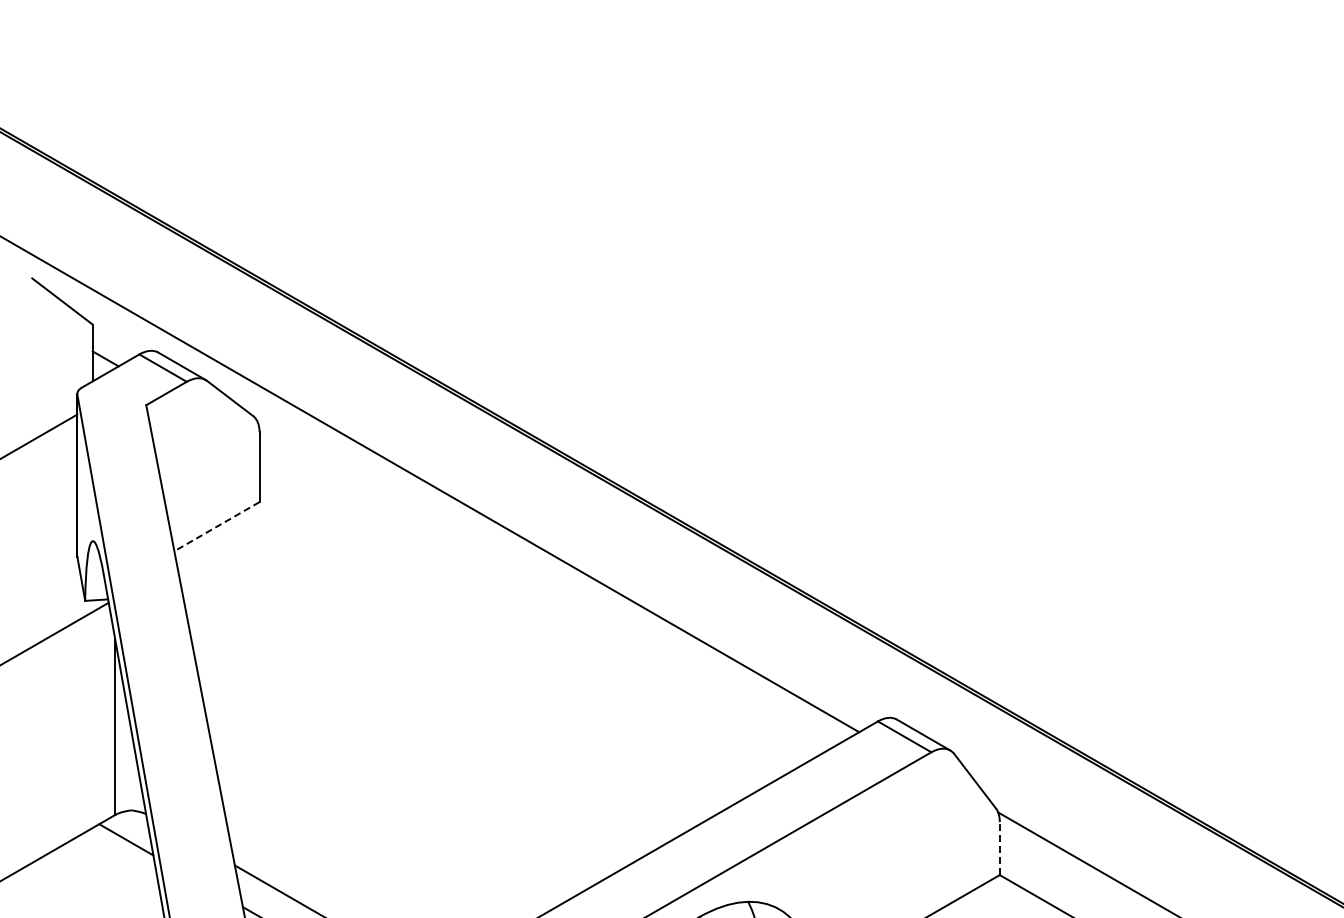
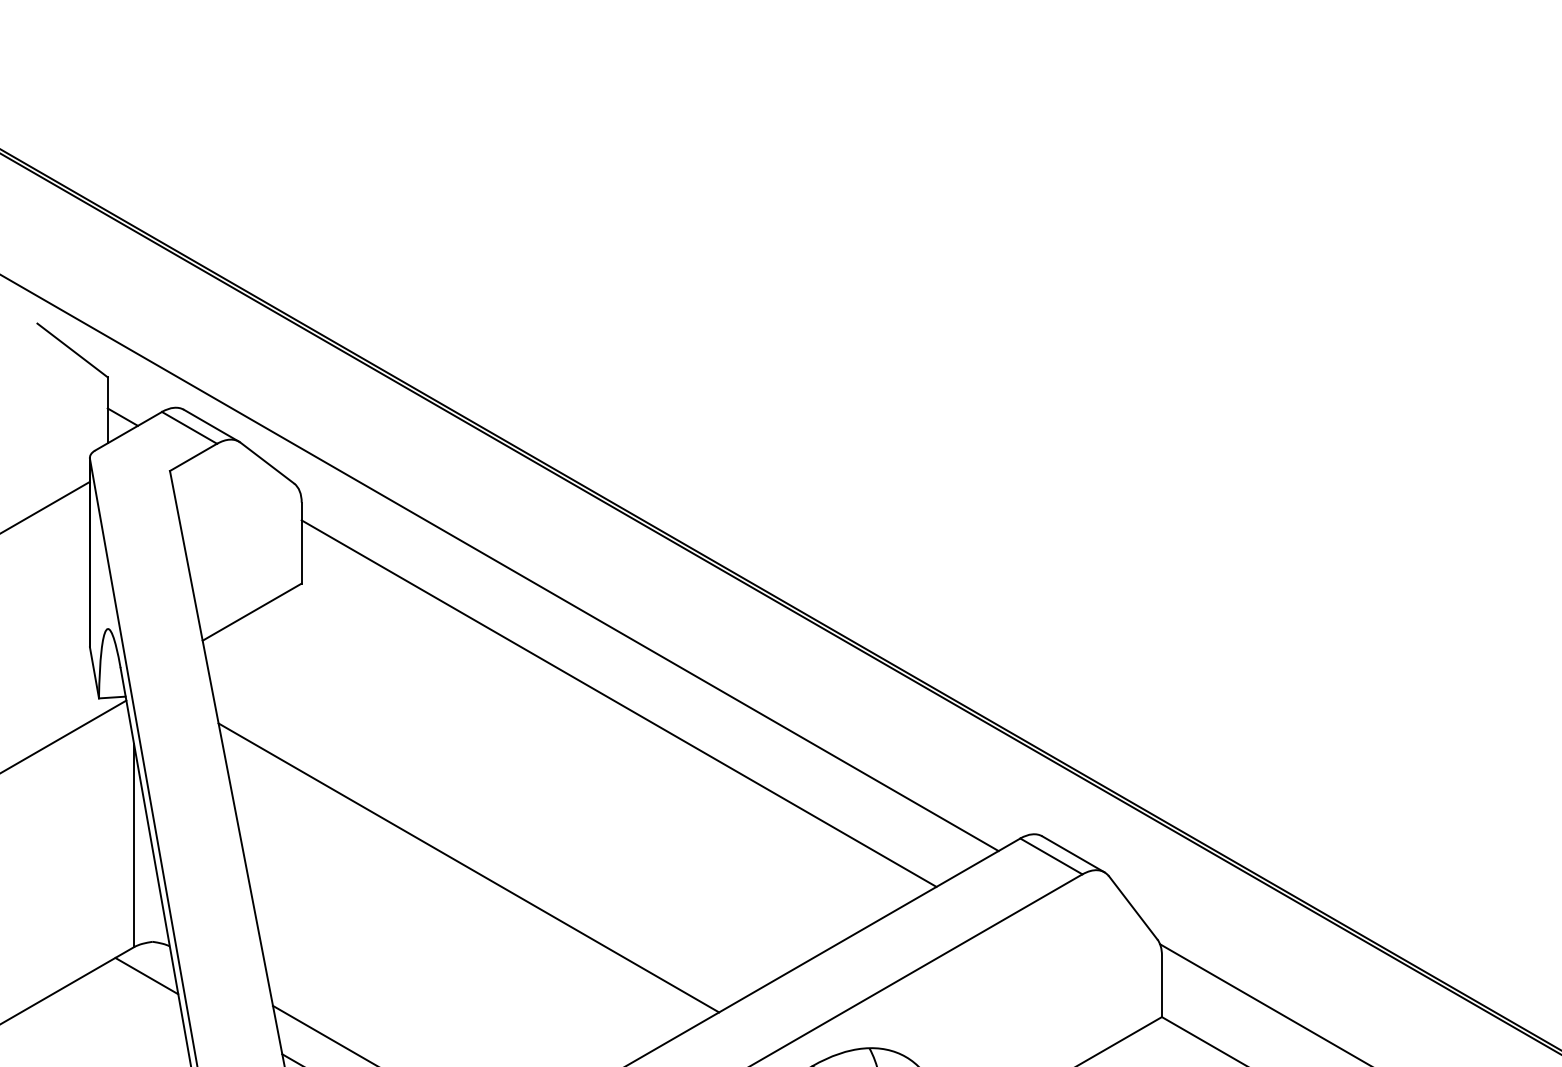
line: (216, 526) -> (251, 611), dashed -> solid
line: (532, 605) -> (618, 703), added
line: (403, 746) -> (468, 867), added
line: (999, 848) -> (1161, 986), dashed -> solid

